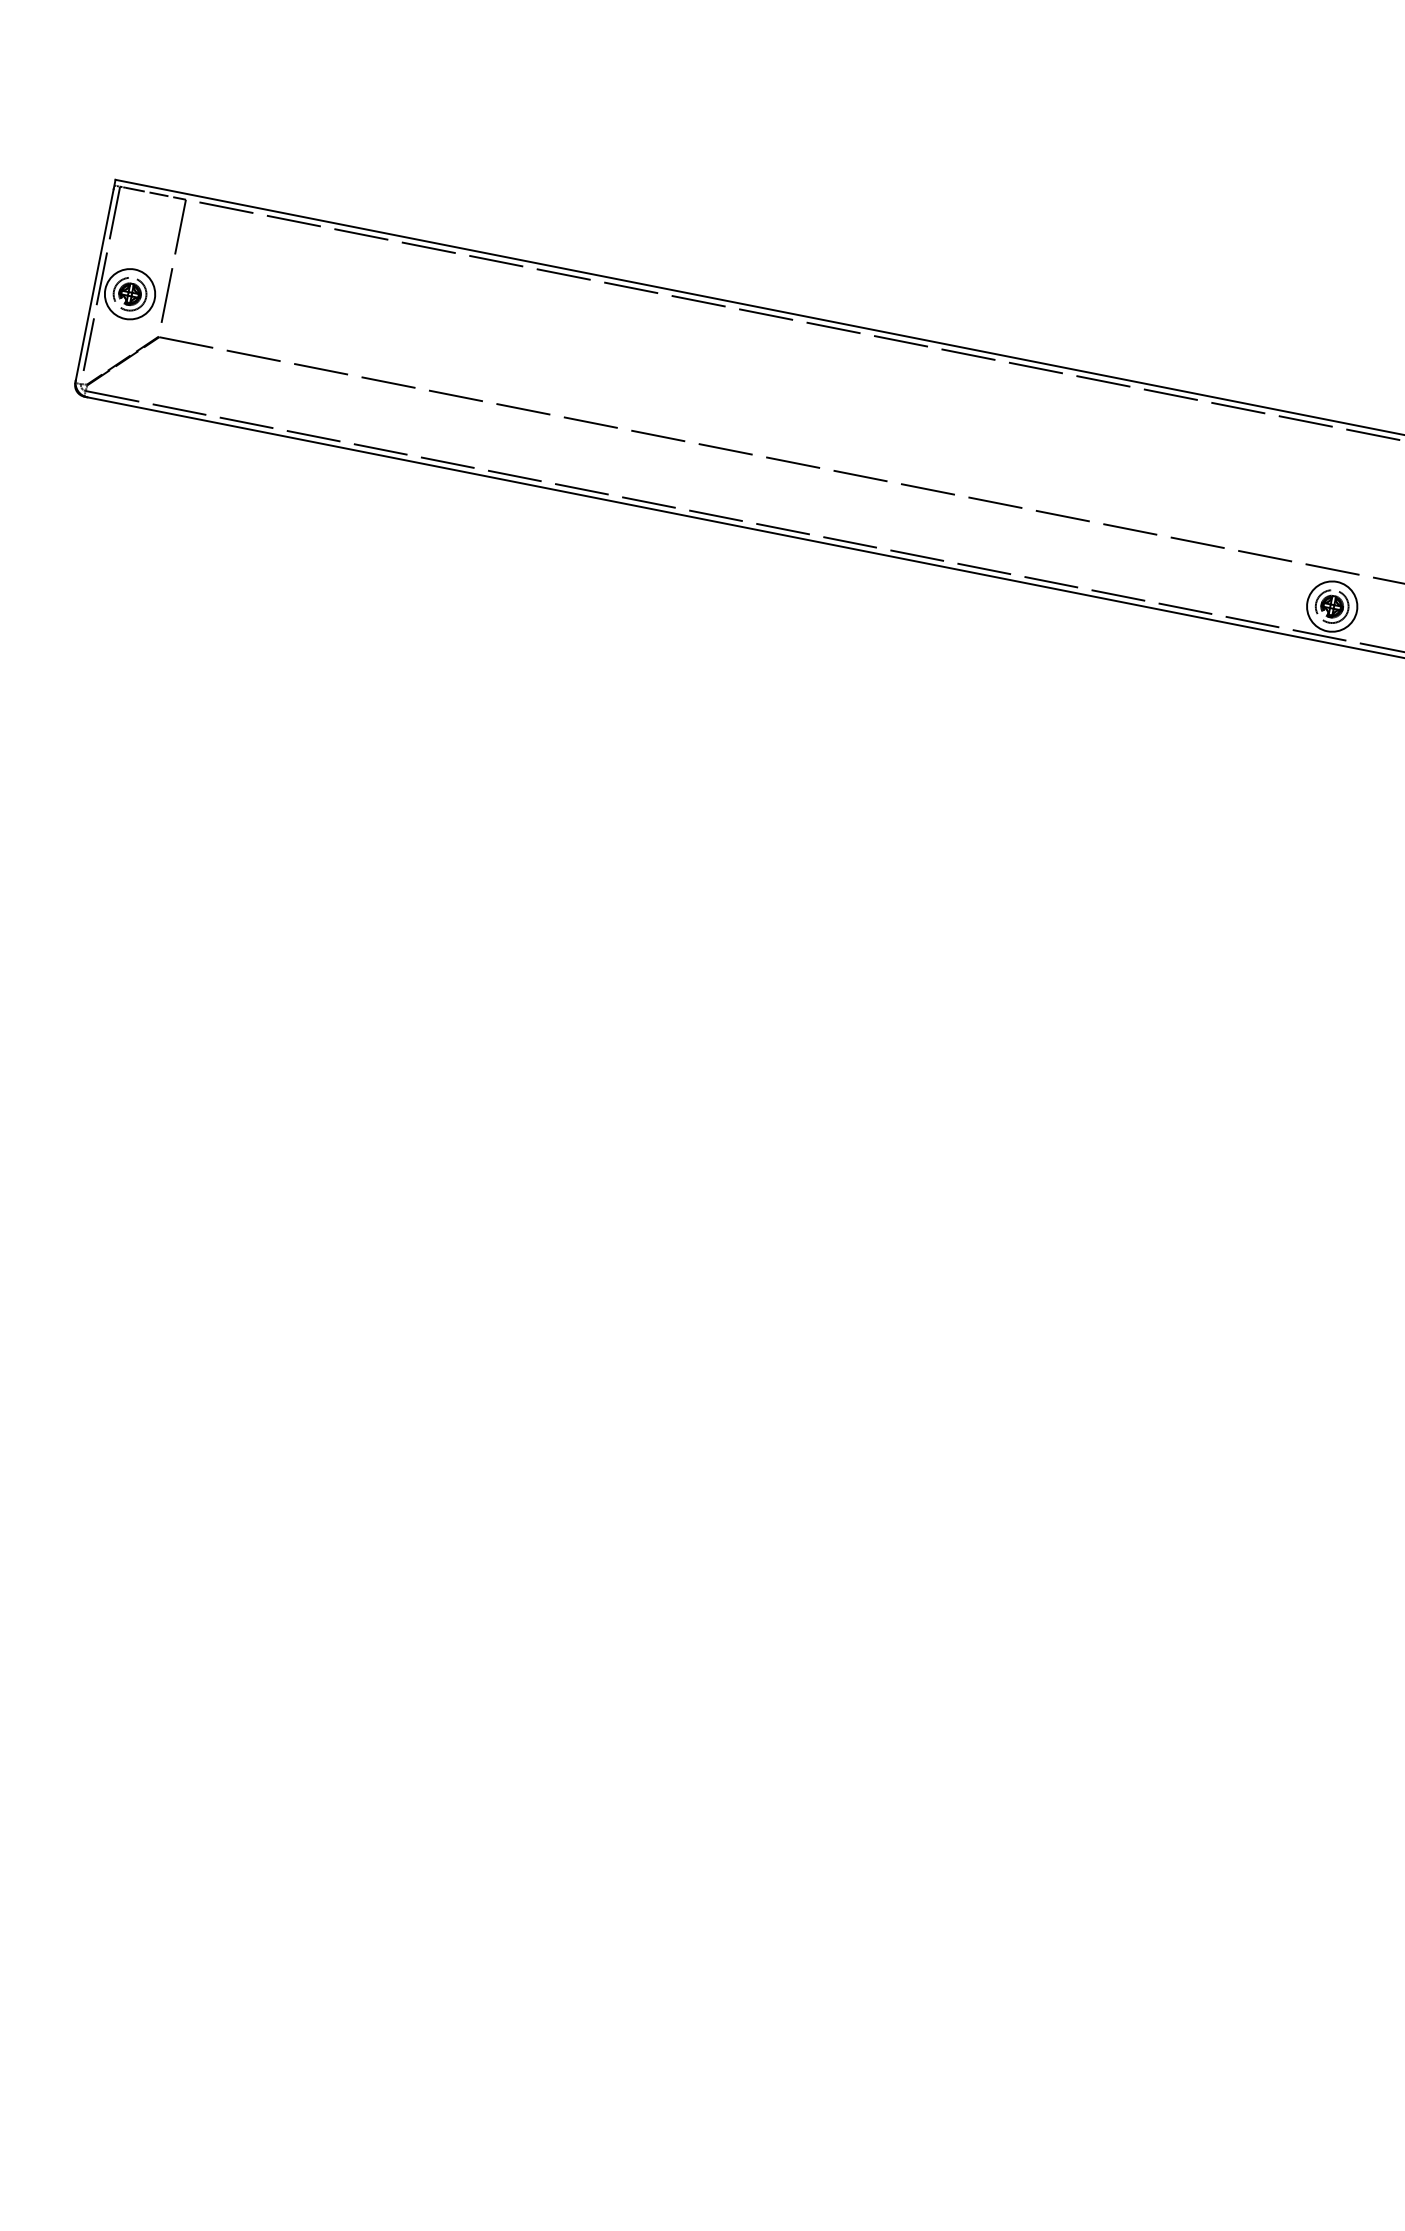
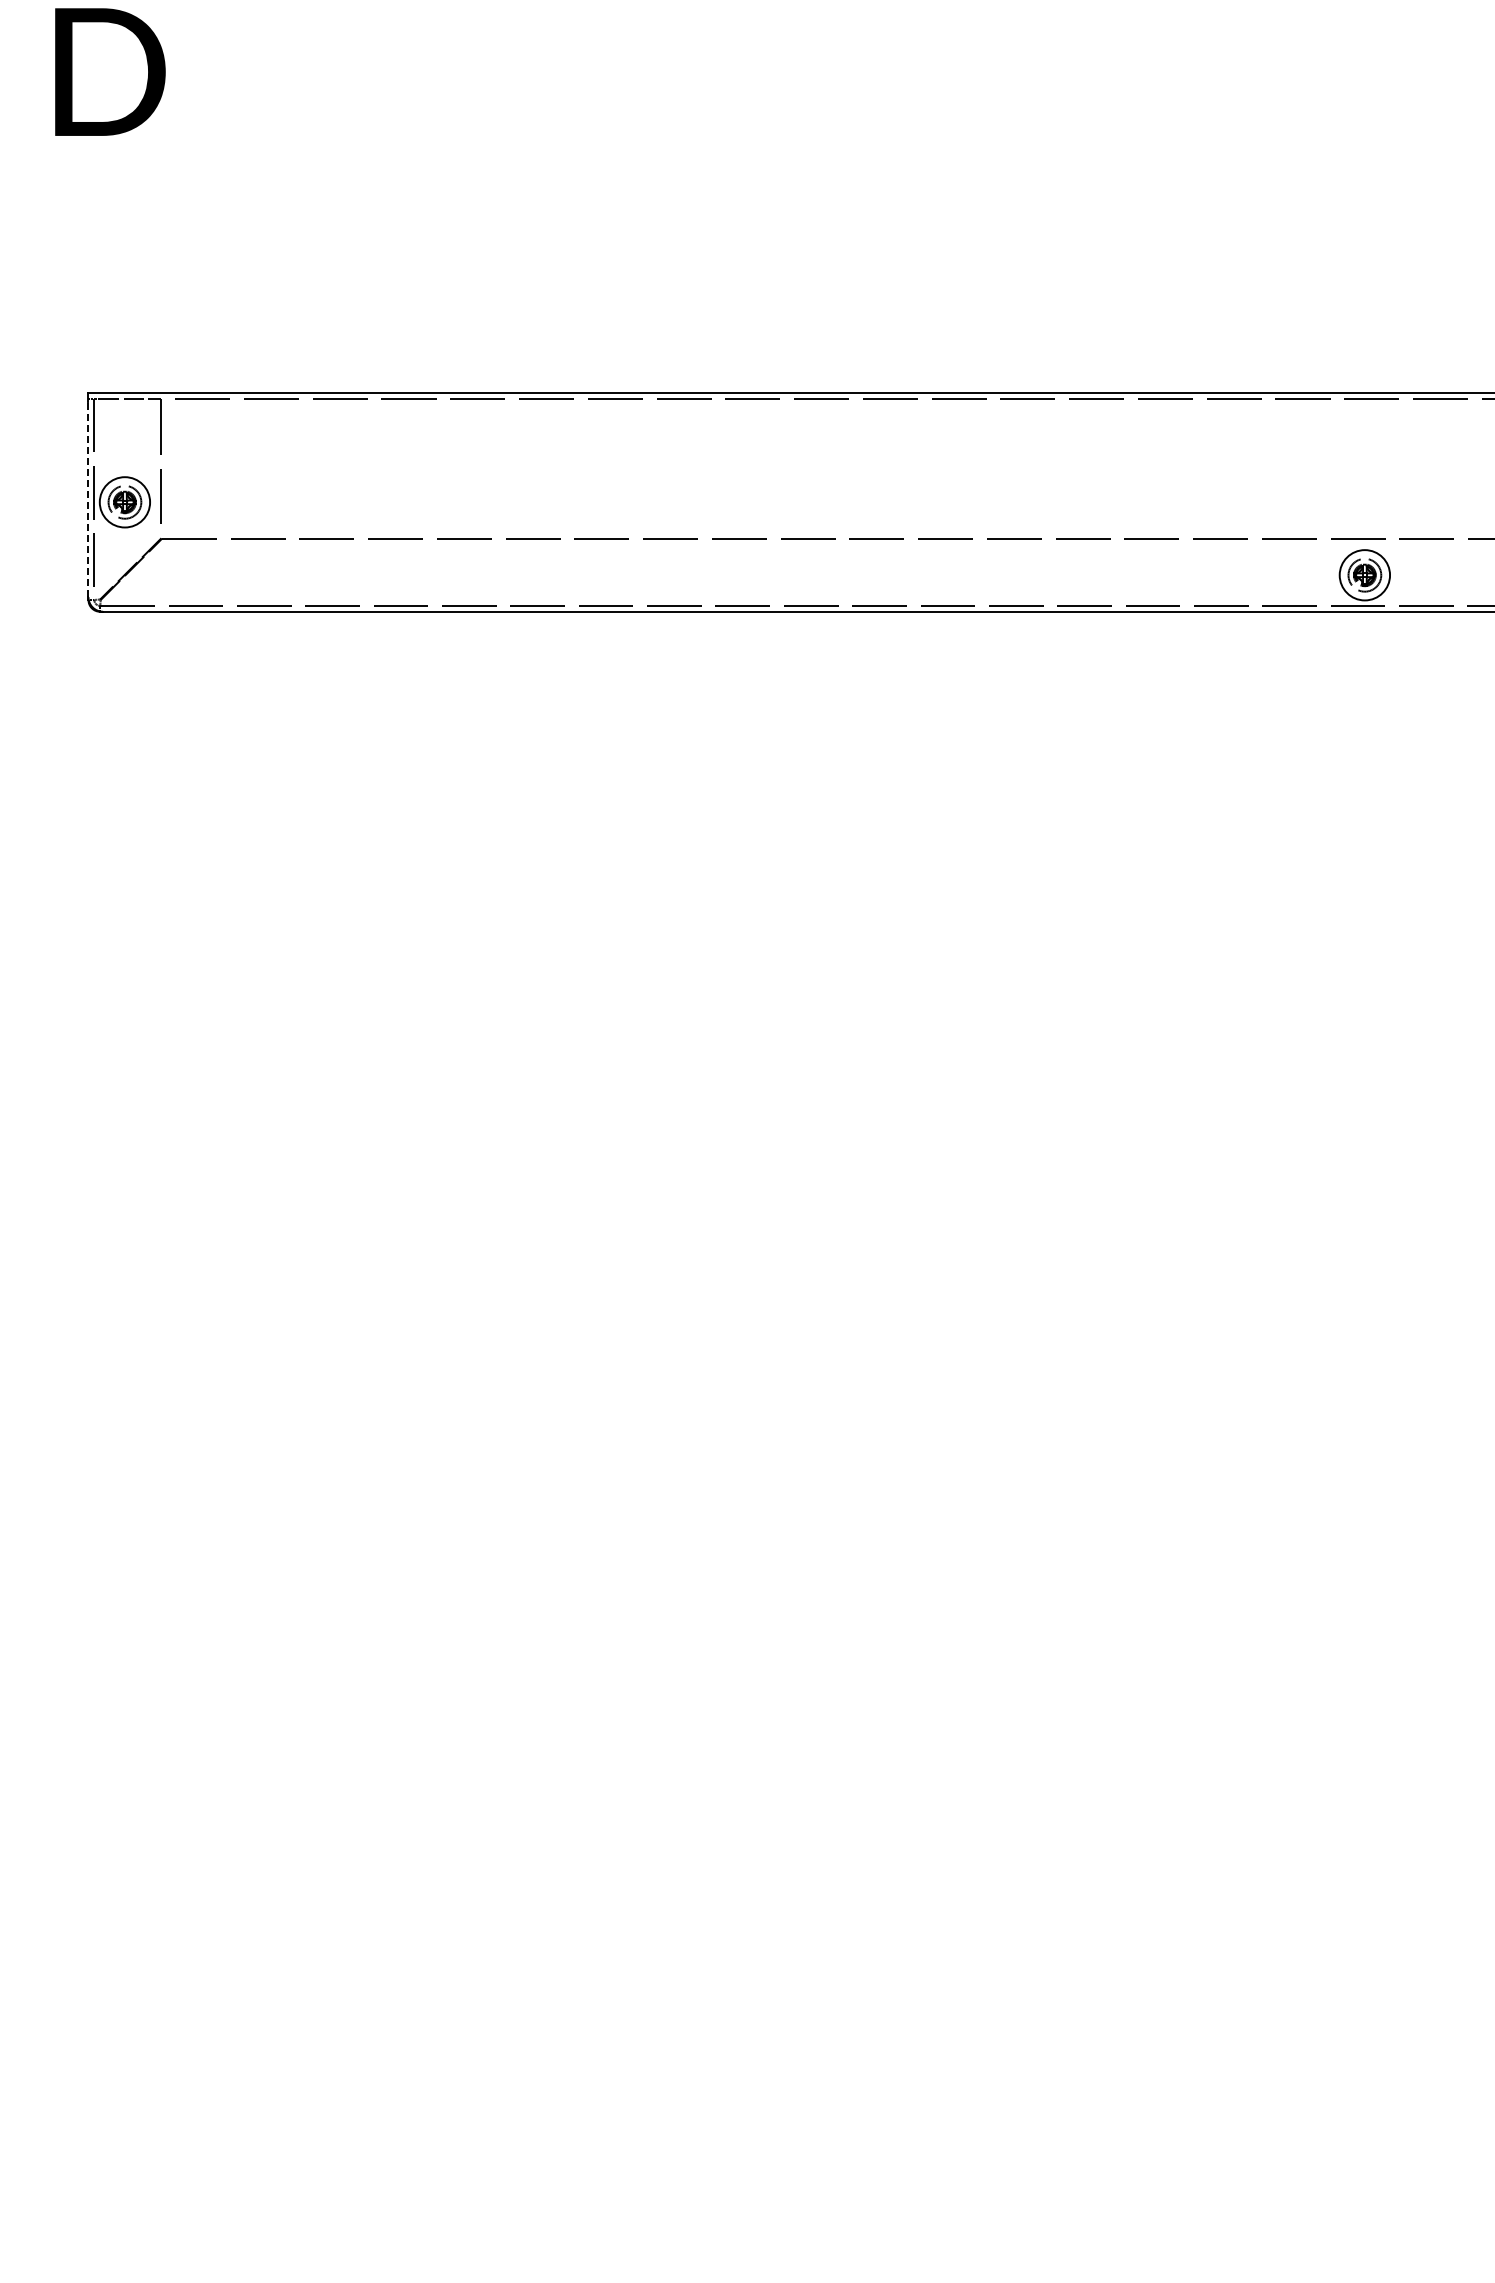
line: (94, 284) -> (88, 499), solid -> dashed

